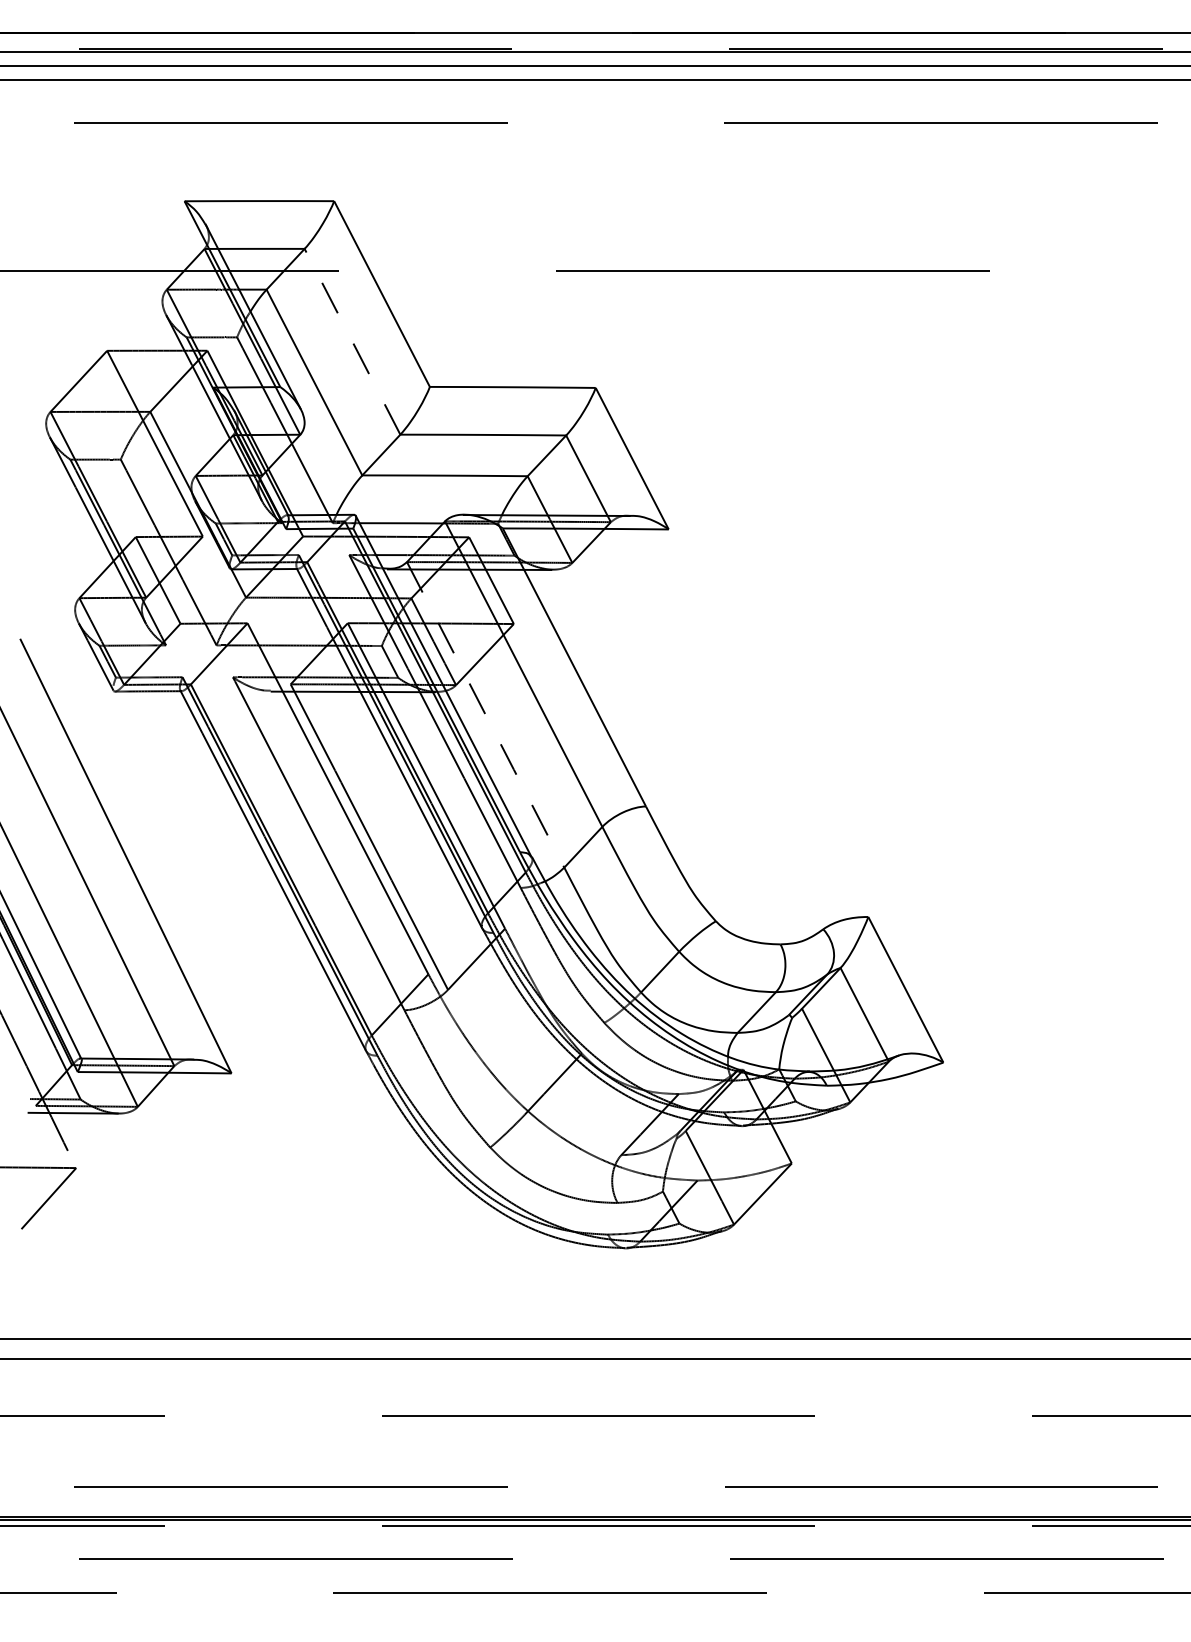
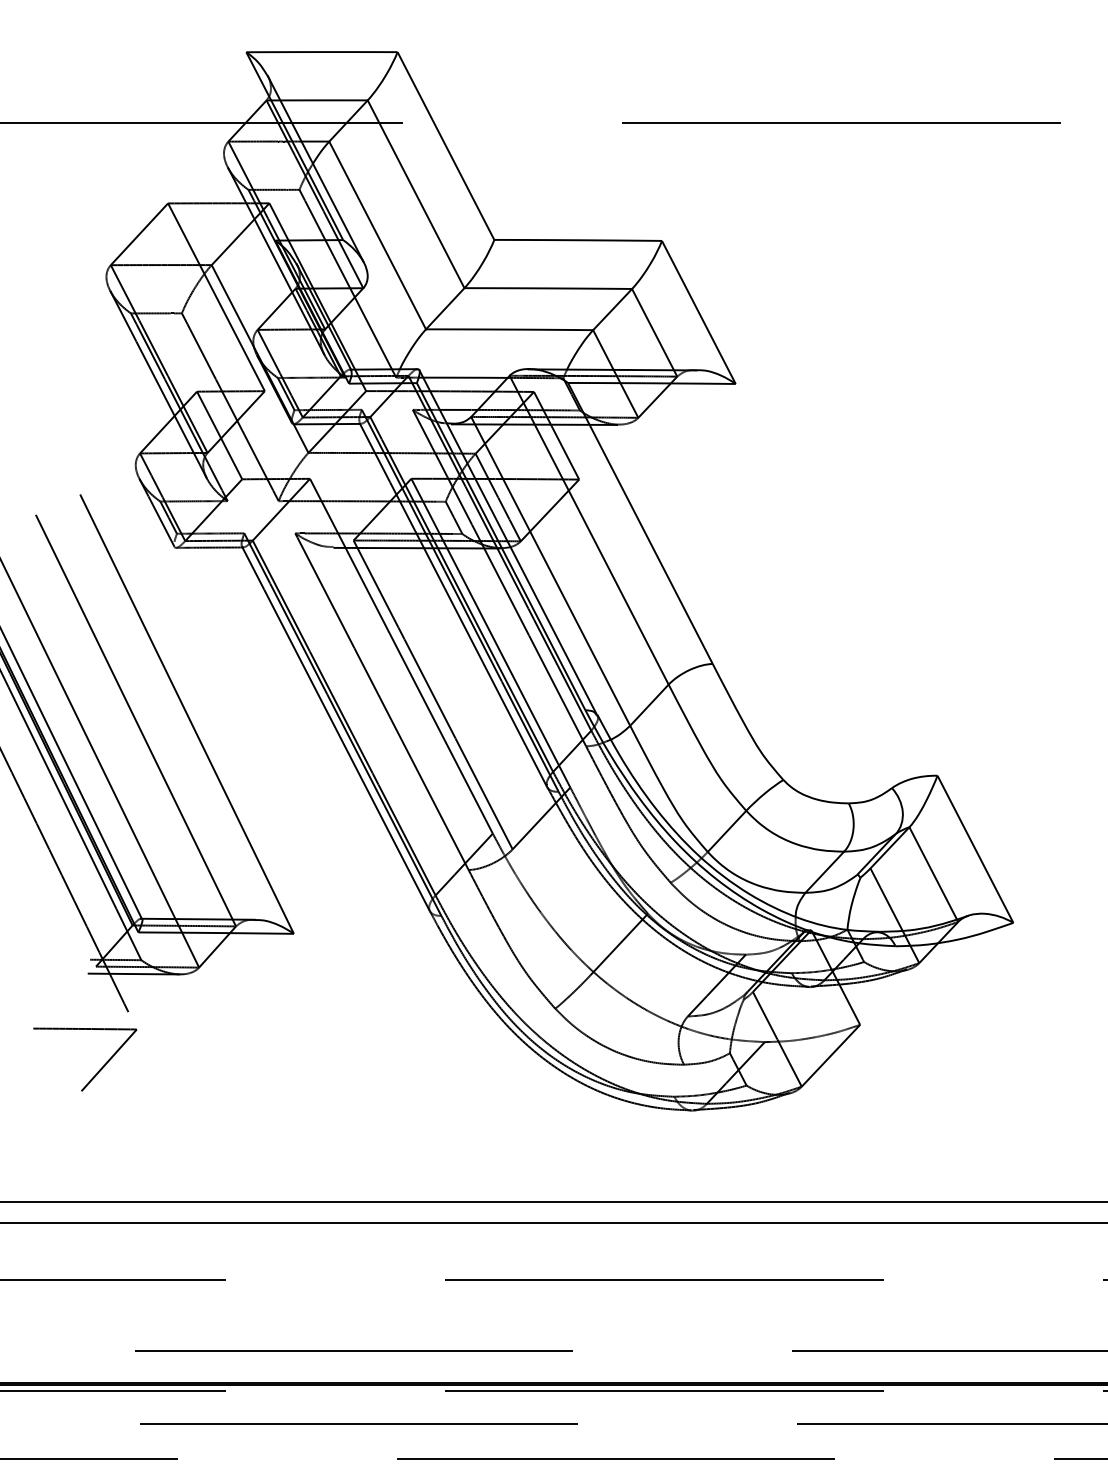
line: (352, 341) -> (416, 193), dashed -> solid
line: (485, 715) -> (550, 572), dashed -> solid

